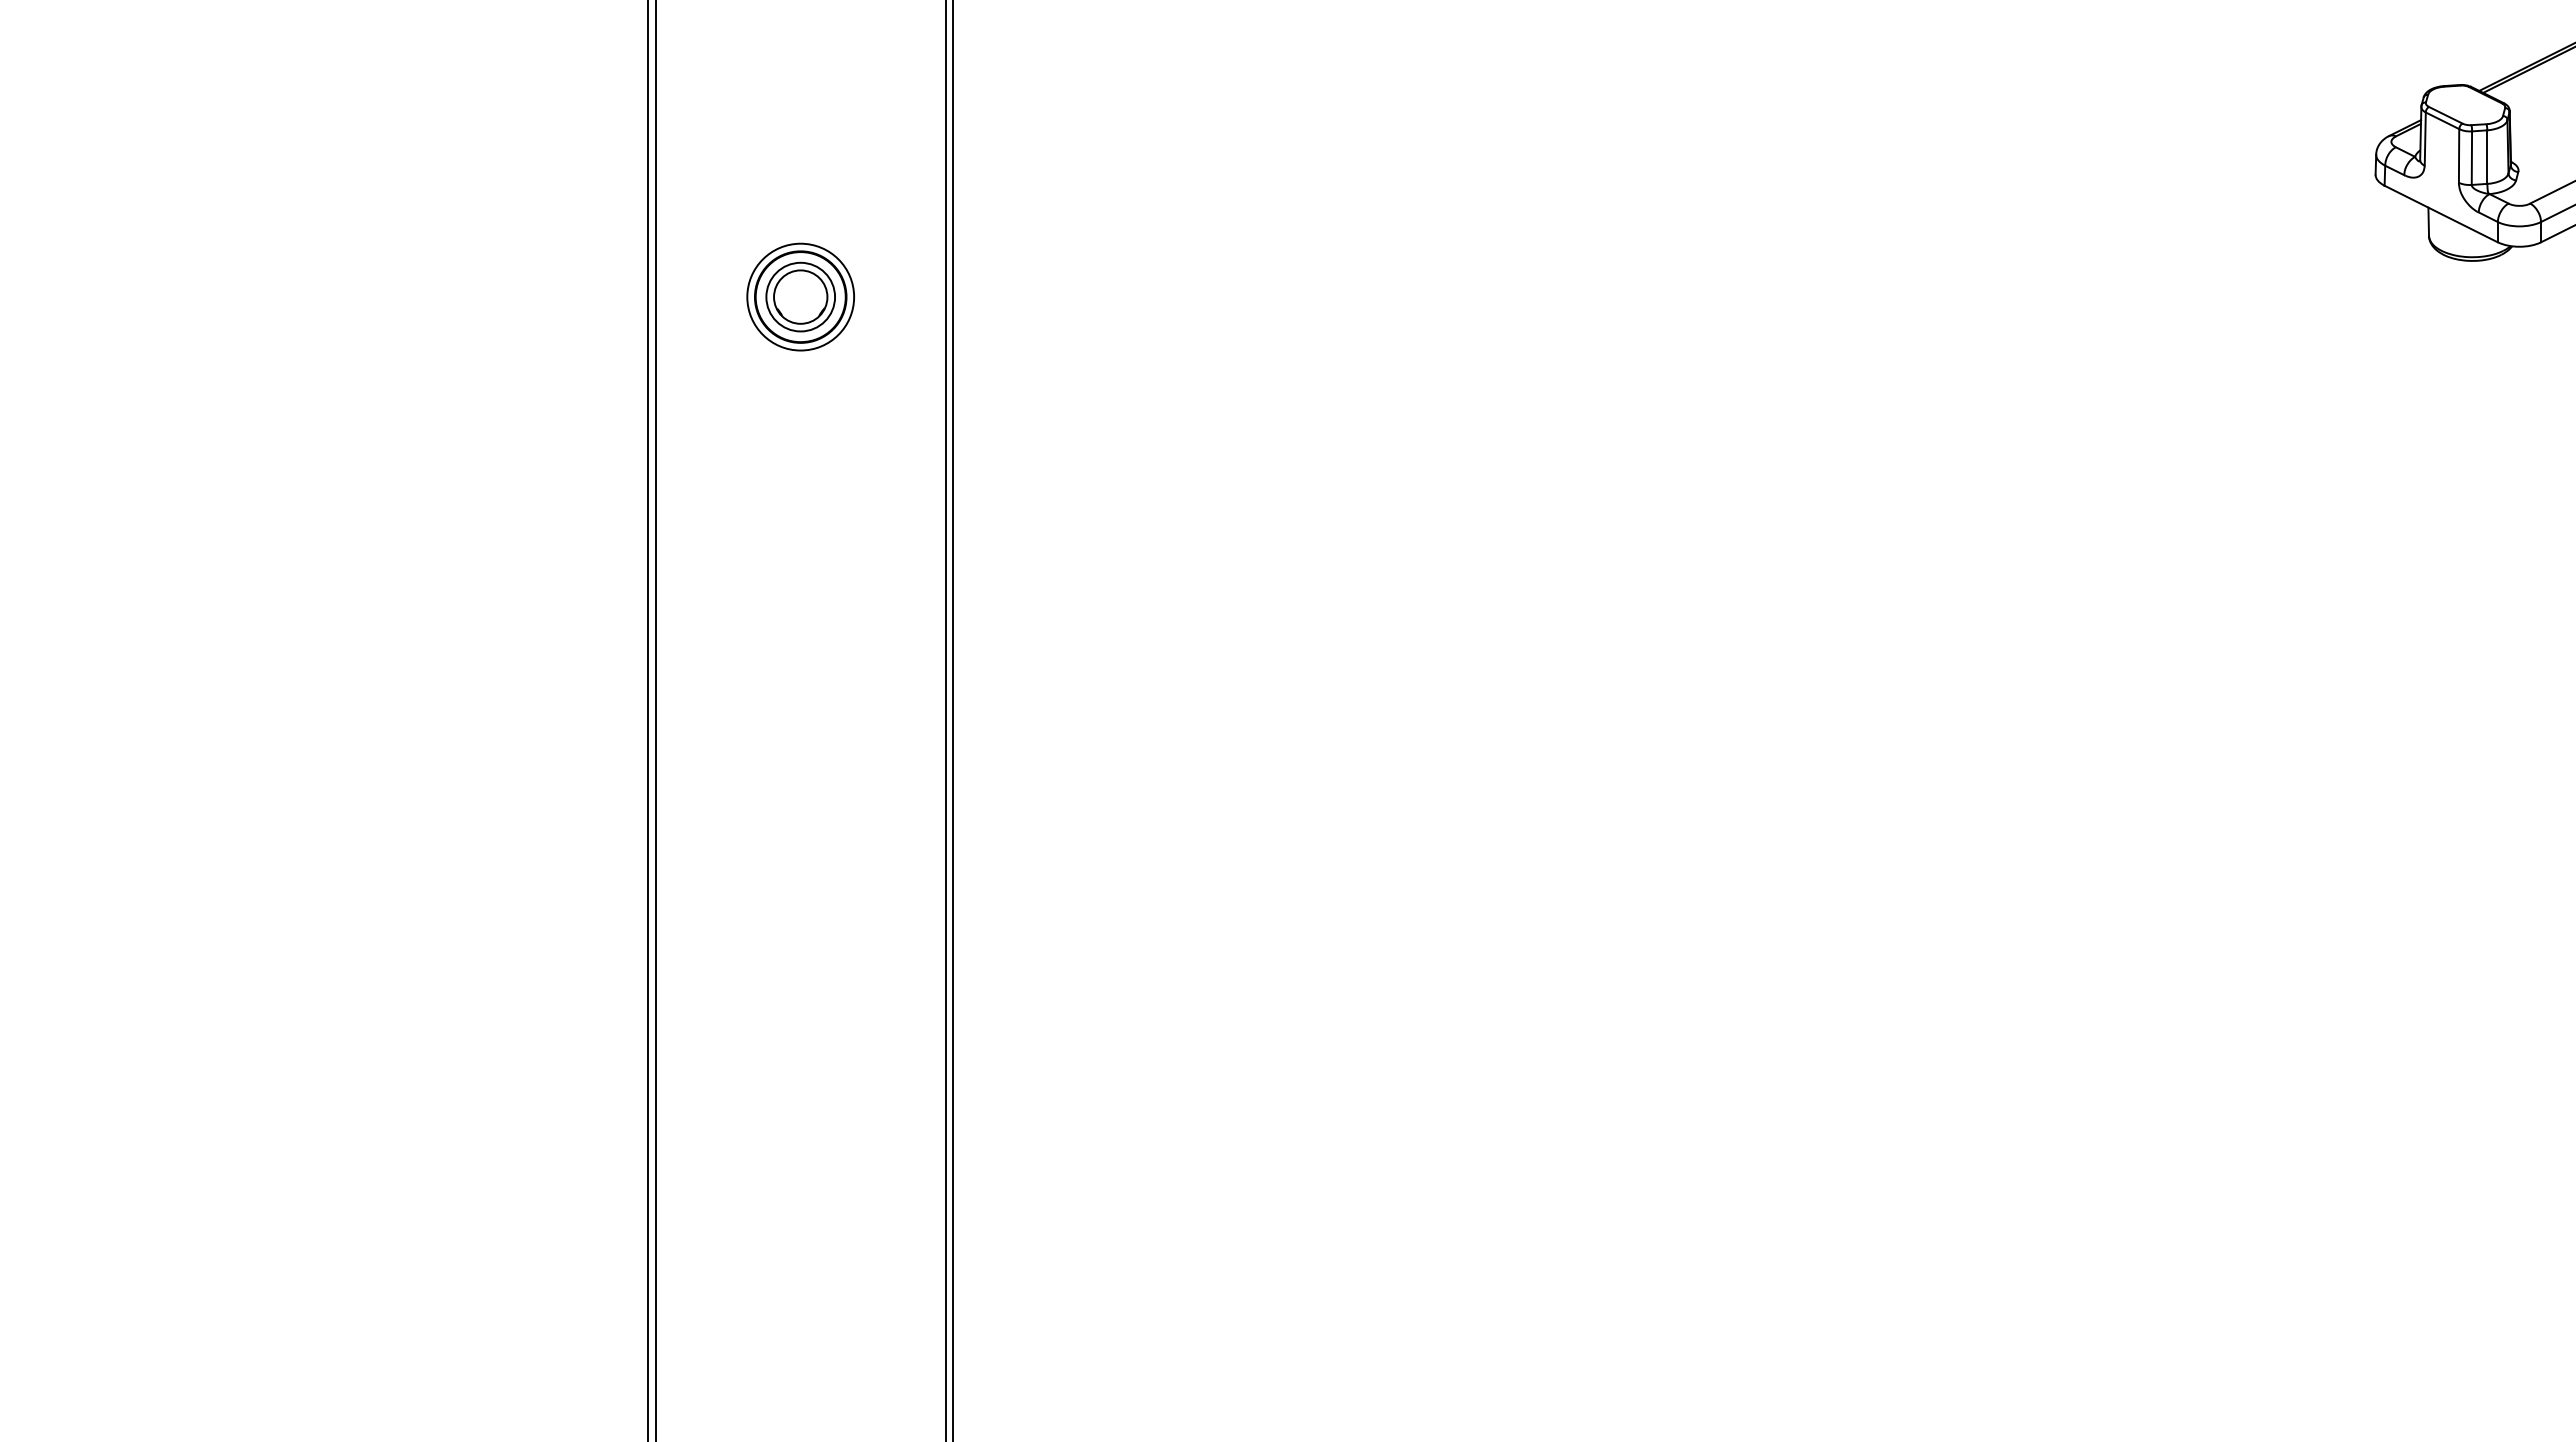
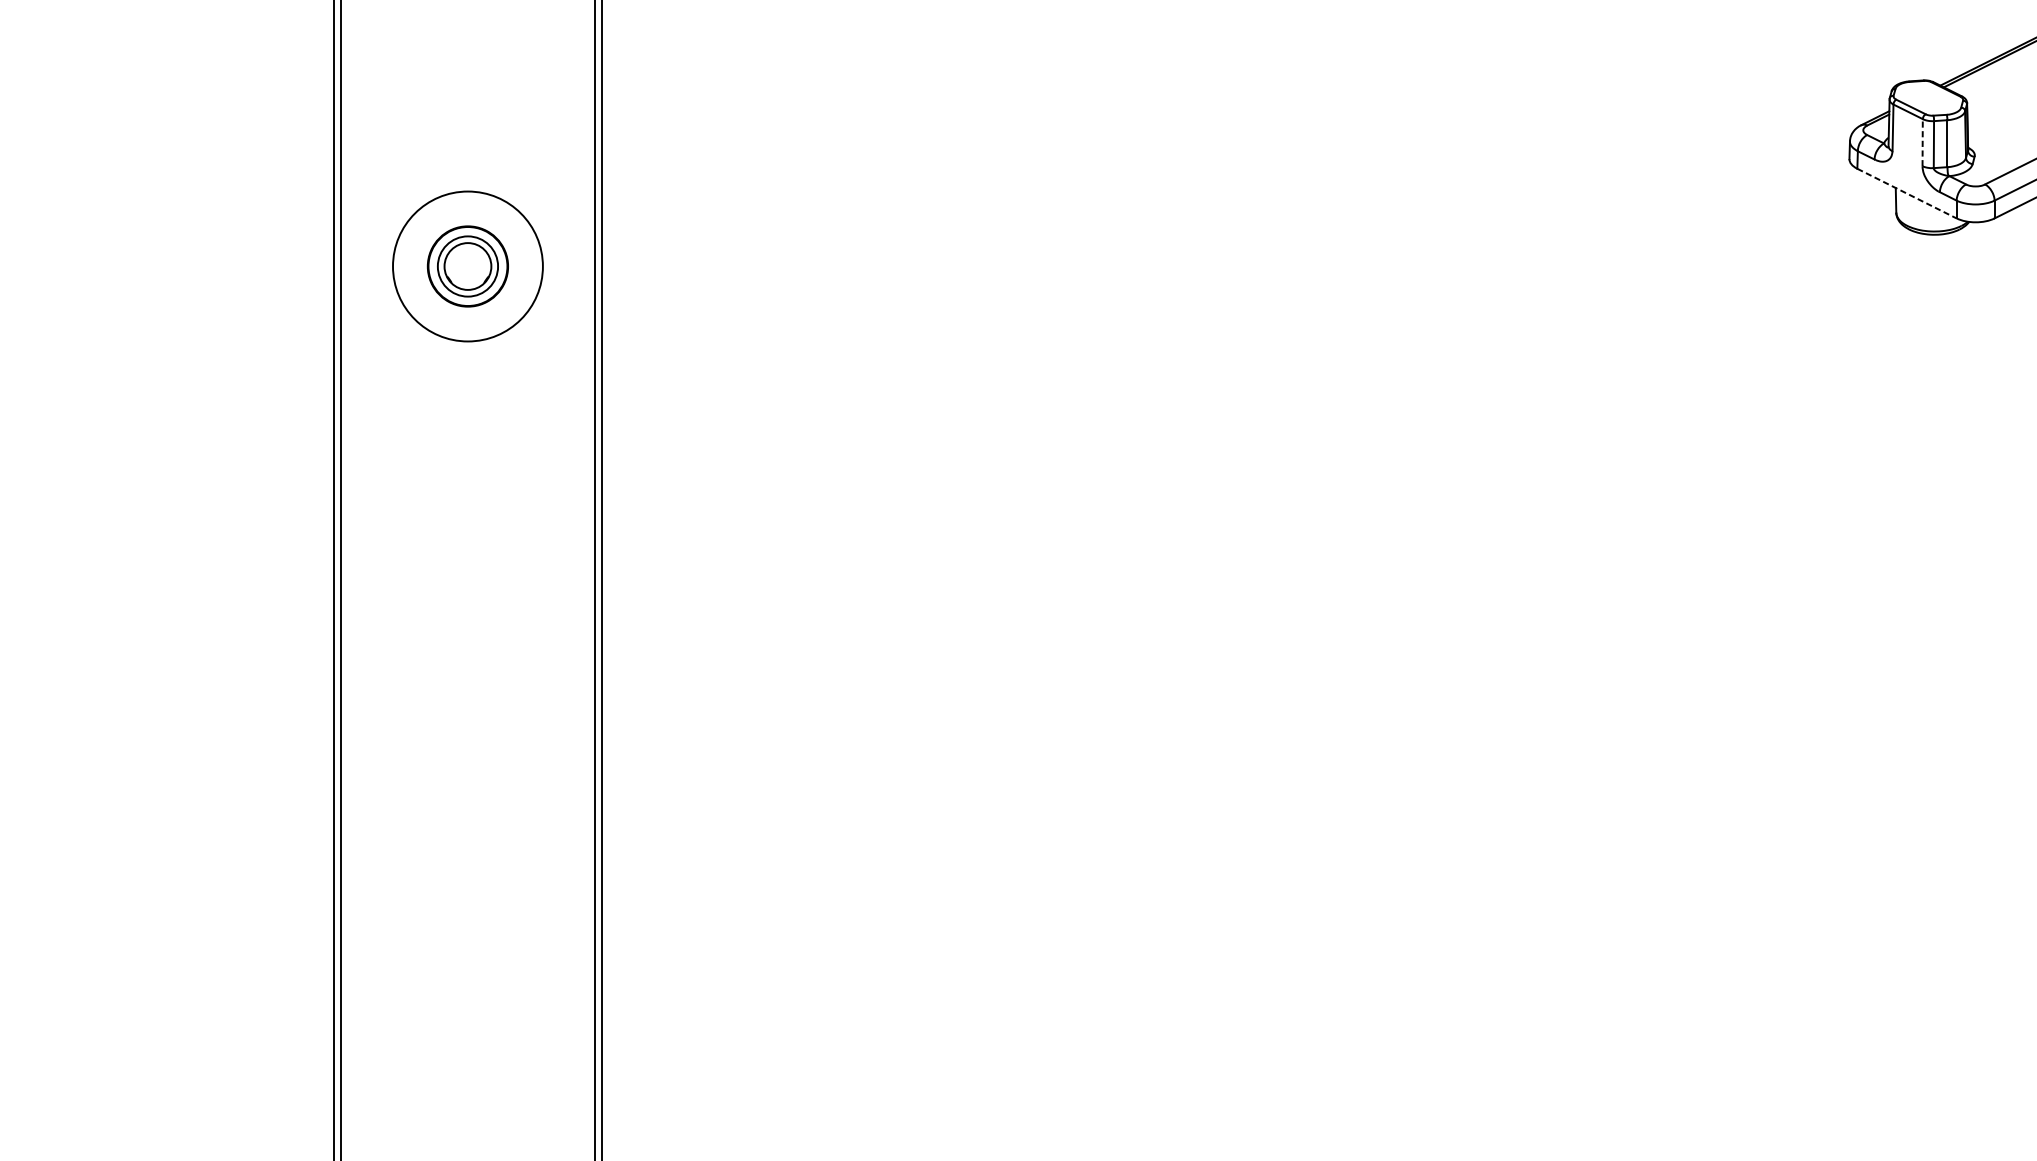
line: (2459, 155) -> (1923, 142), solid -> dashed
line: (2441, 214) -> (1907, 194), solid -> dashed
circle: (800, 296) -> (467, 265), size x1.6

